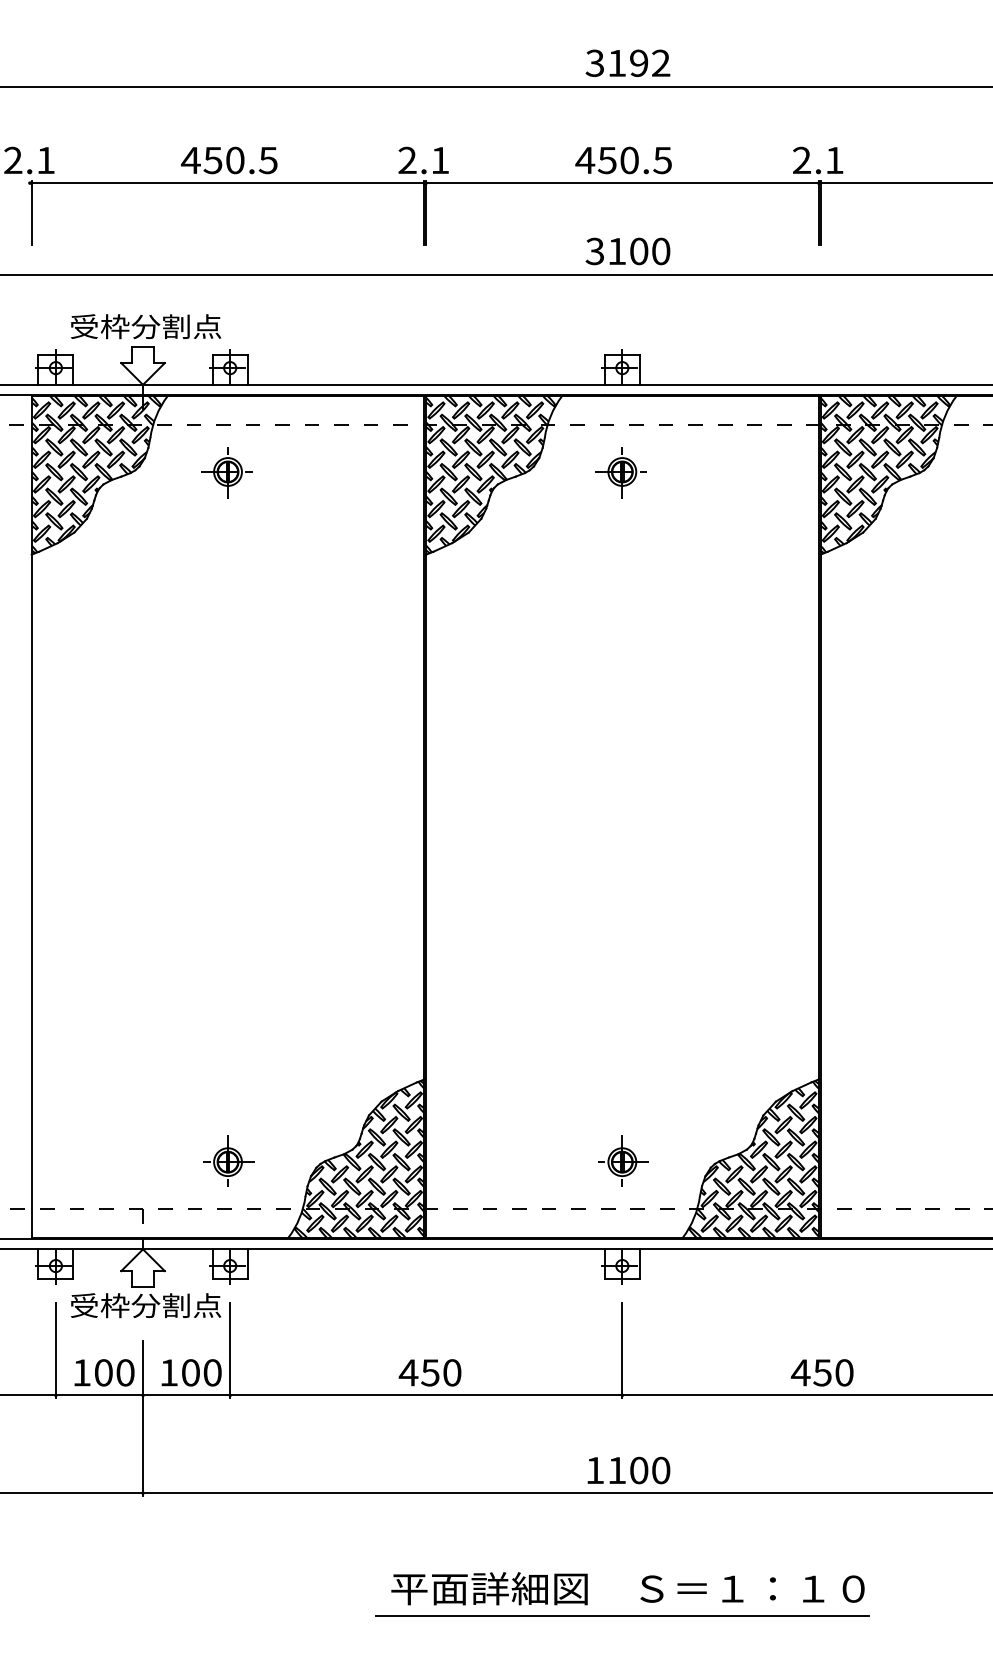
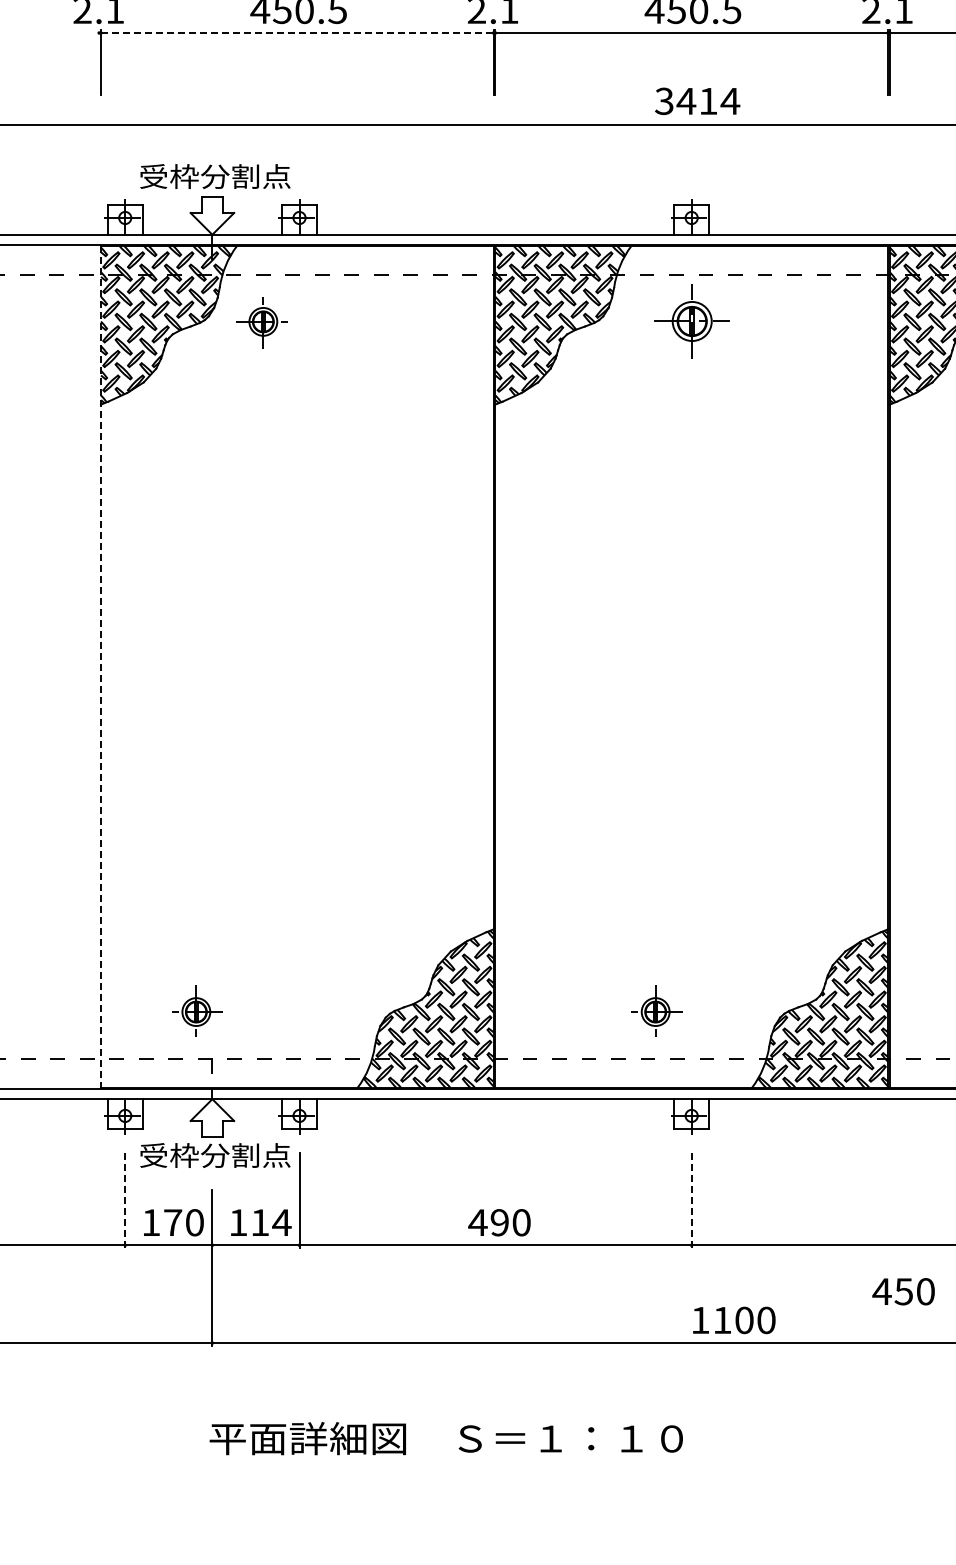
line: (228, 183) -> (297, 33), solid -> dashed
text: (638, 251) -> (707, 101), 3100 -> 3414
part: (226, 472) -> (261, 322), moved
part: (620, 472) -> (689, 322), size x1.4
line: (31, 817) -> (100, 667), solid -> dashed
part: (228, 1160) -> (196, 1010), moved
part: (623, 1160) -> (656, 1010), moved
line: (55, 1350) -> (124, 1200), solid -> dashed
line: (622, 1350) -> (691, 1200), solid -> dashed
text: (103, 1372) -> (172, 1222), 100 -> 170
text: (202, 1372) -> (271, 1222), 100 -> 114
text: (430, 1372) -> (499, 1222), 450 -> 490
text: (822, 1372) -> (903, 1291), moved
text: (628, 1470) -> (733, 1320), moved
text: (627, 1588) -> (445, 1438), moved
line: (622, 1615) -> (691, 1465), removed

